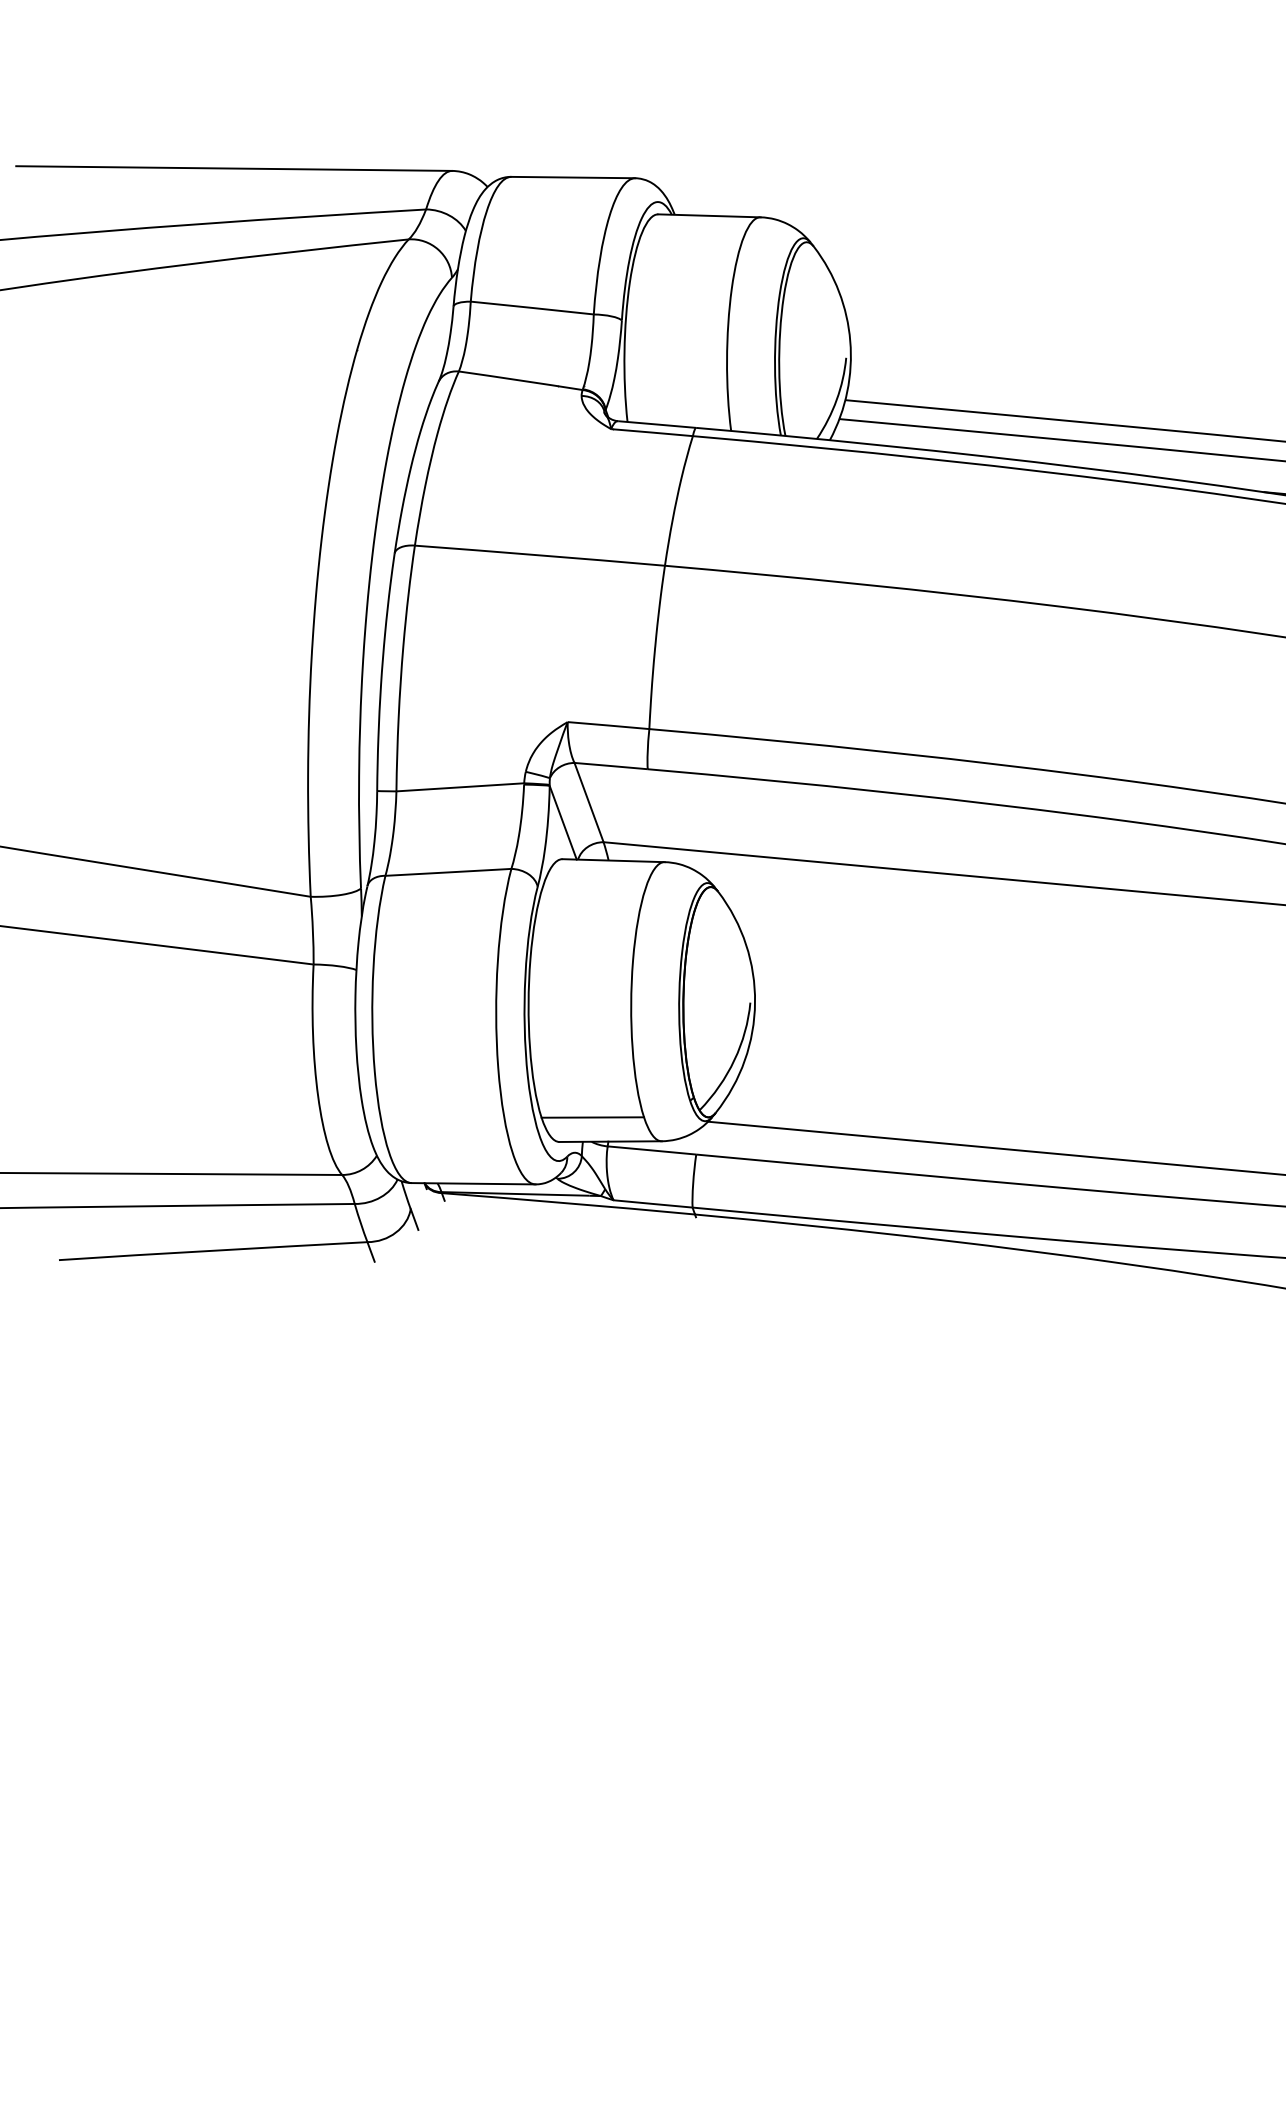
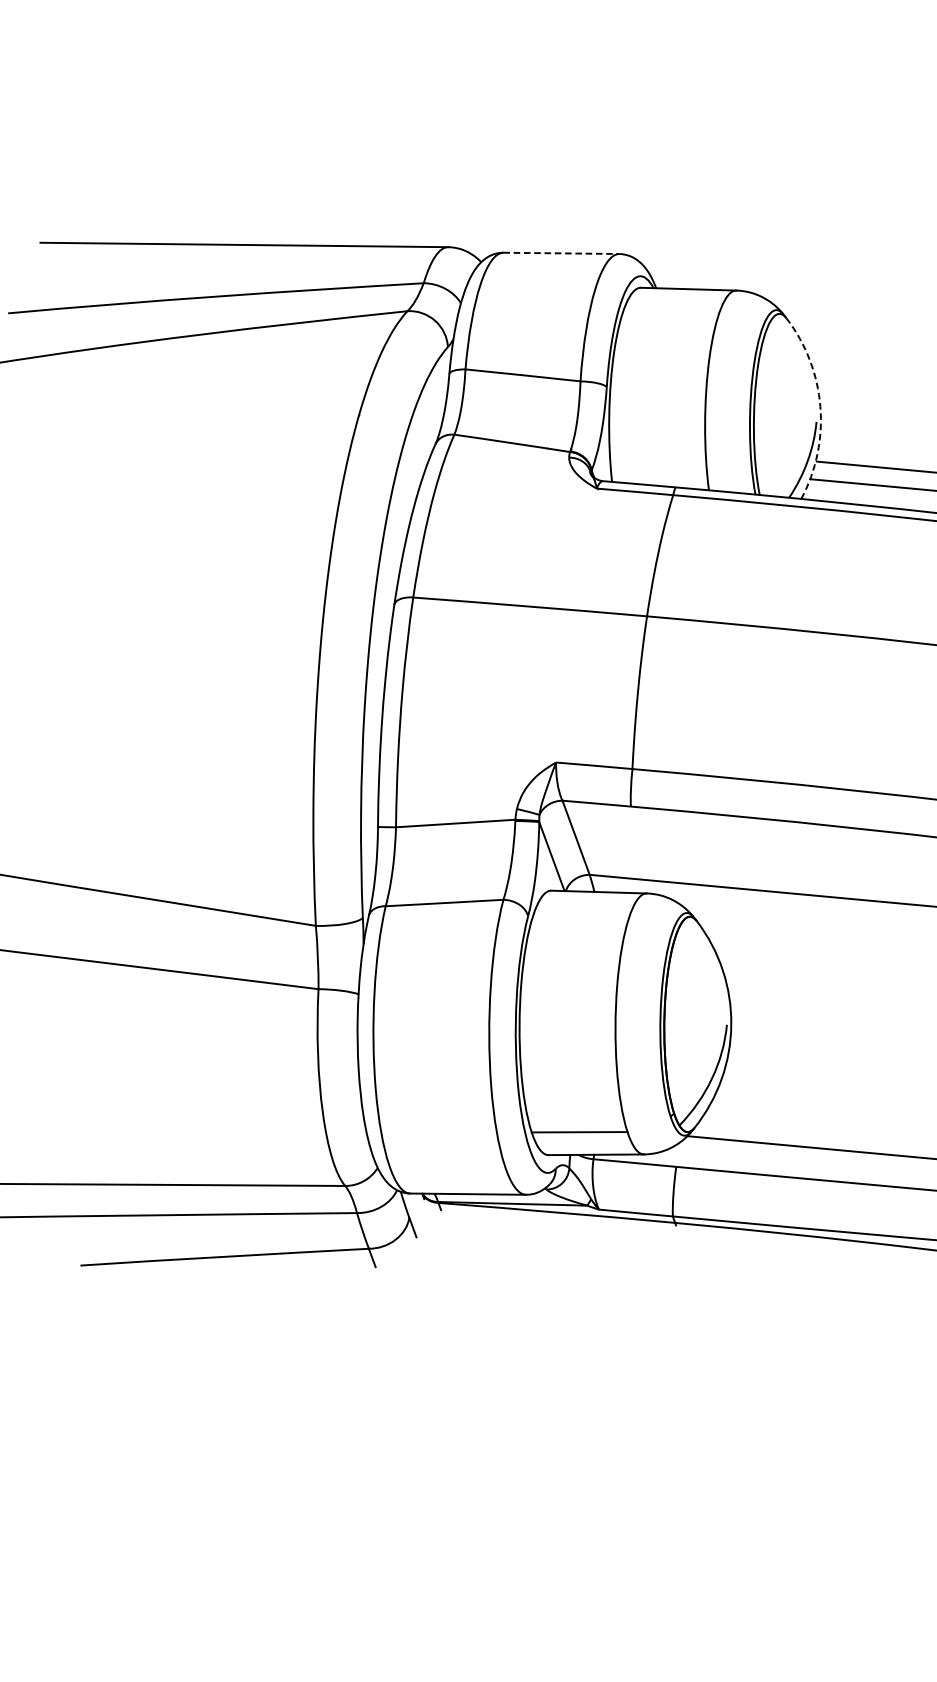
line: (573, 177) -> (561, 253), solid -> dashed
arc: (850, 341) -> (820, 406), solid -> dashed

